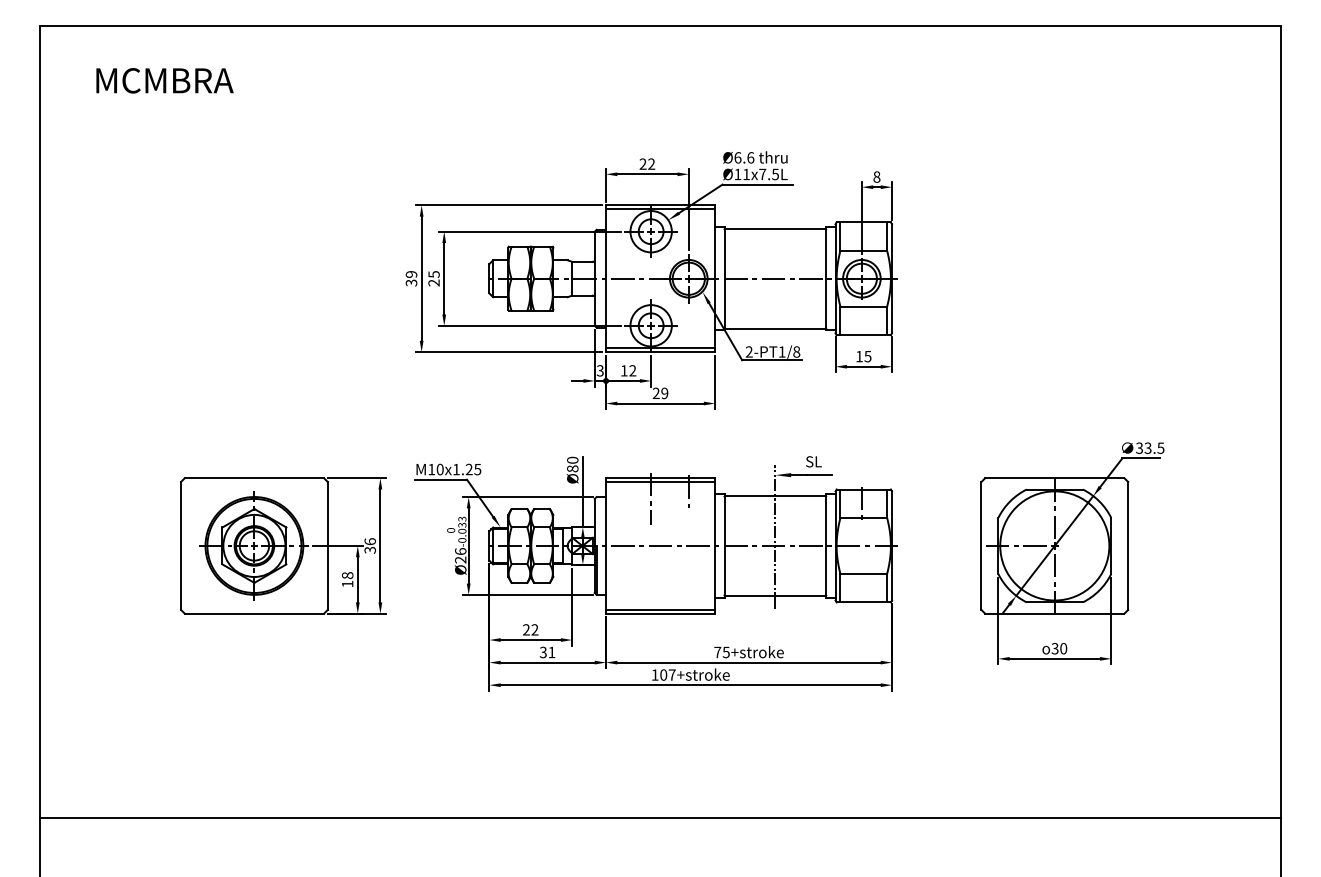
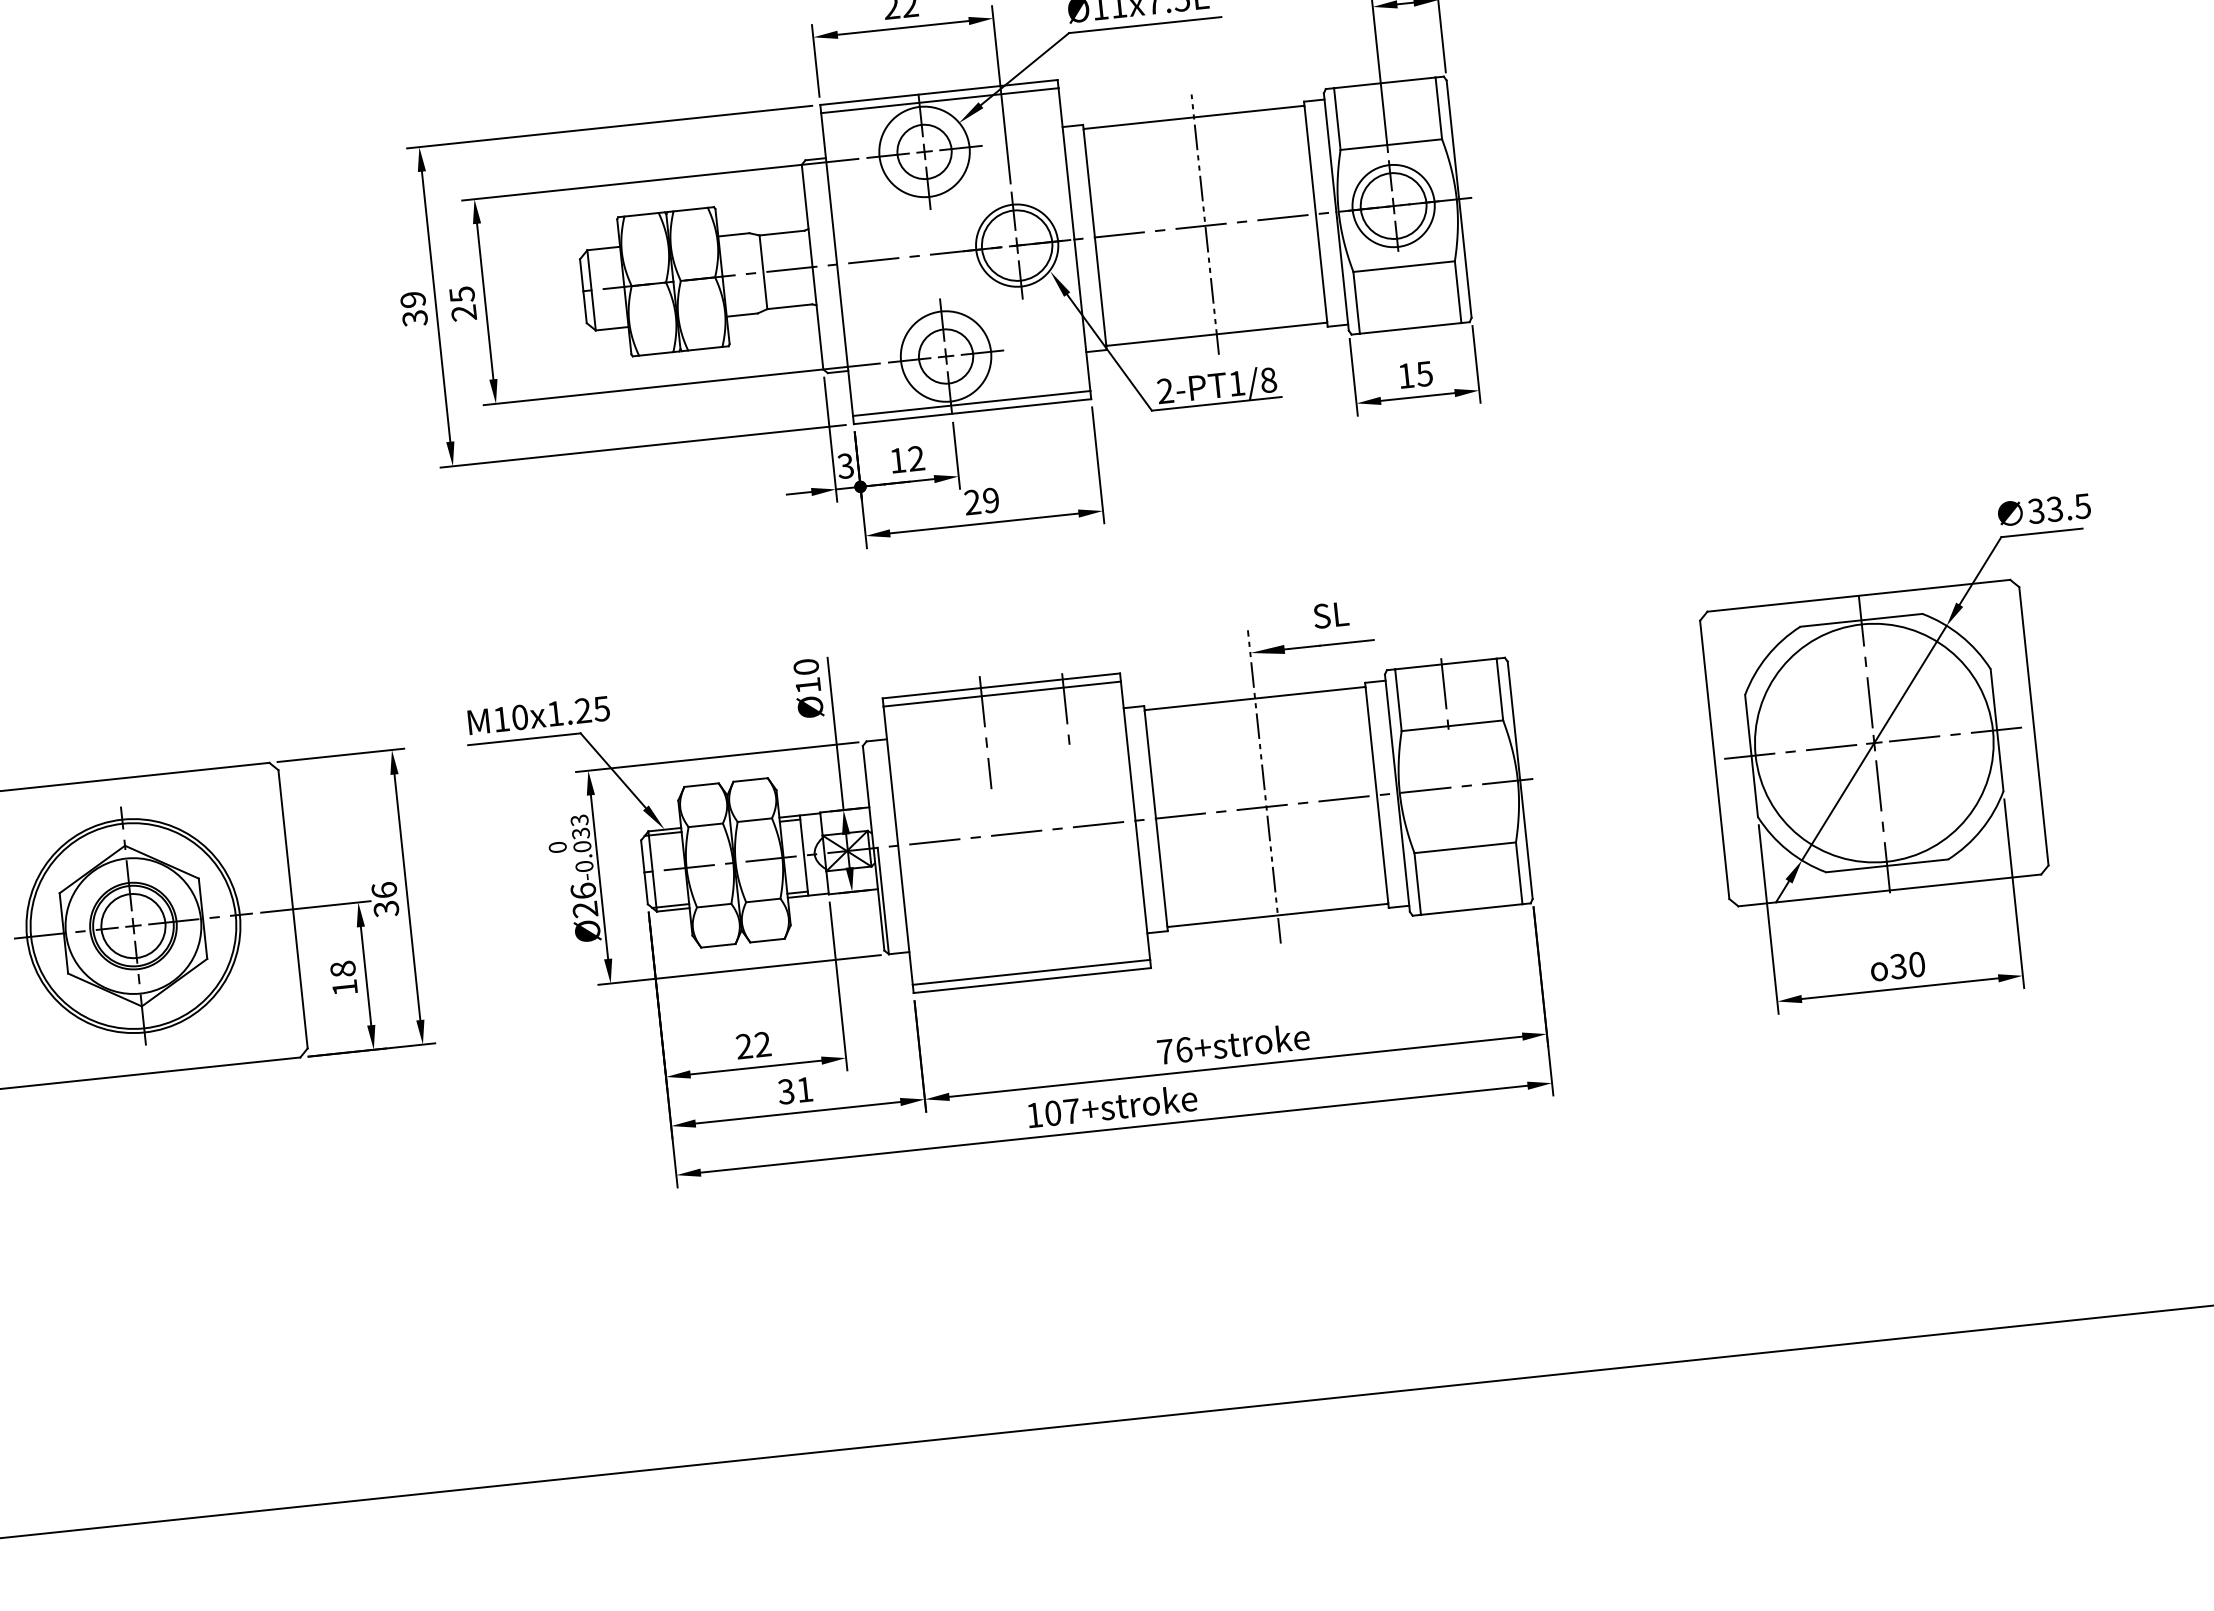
line: (775, 278) -> (1205, 225), added
text: (572, 468) -> (807, 684), Ø80 -> Ø10
line: (1092, 545) -> (1956, 733), added
text: (725, 652) -> (1182, 1050), 75+stroke -> 76+stroke

